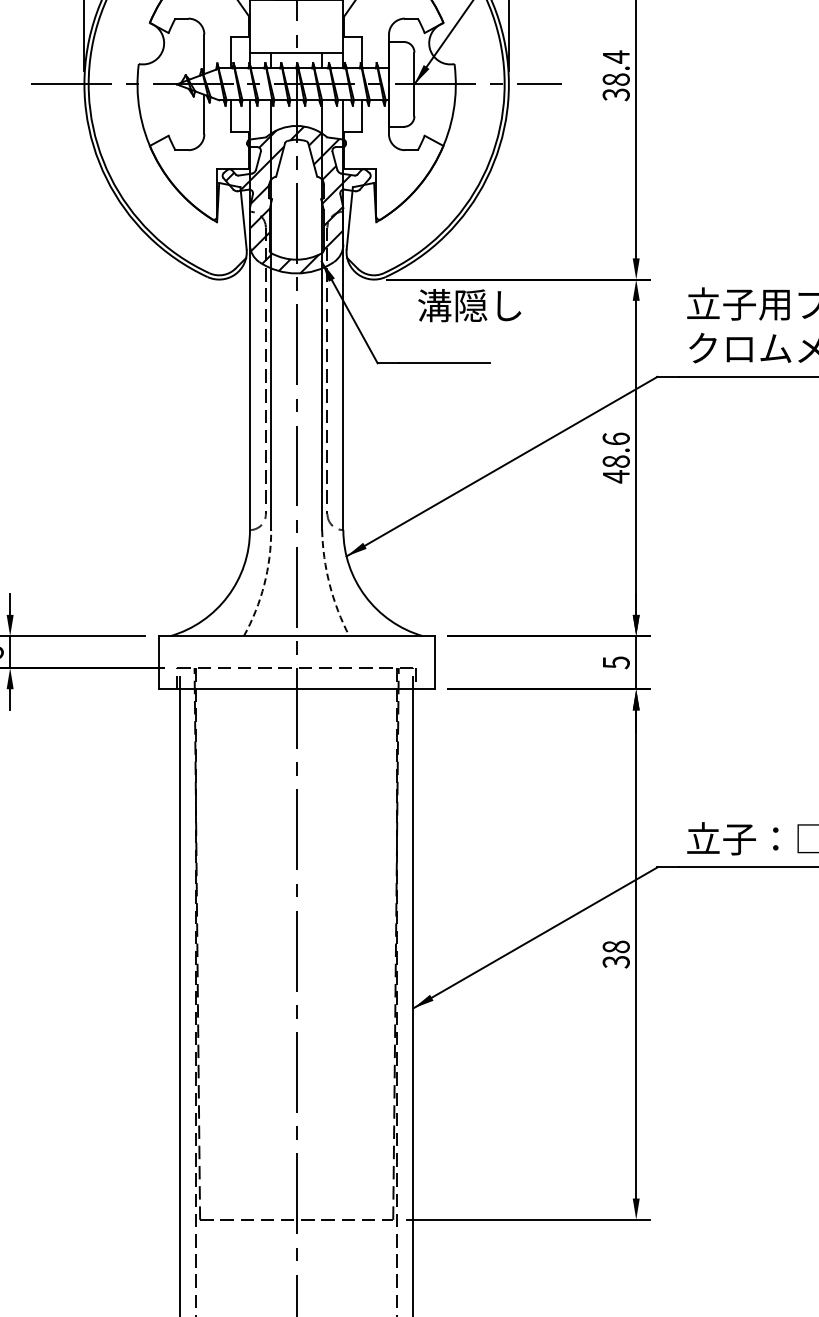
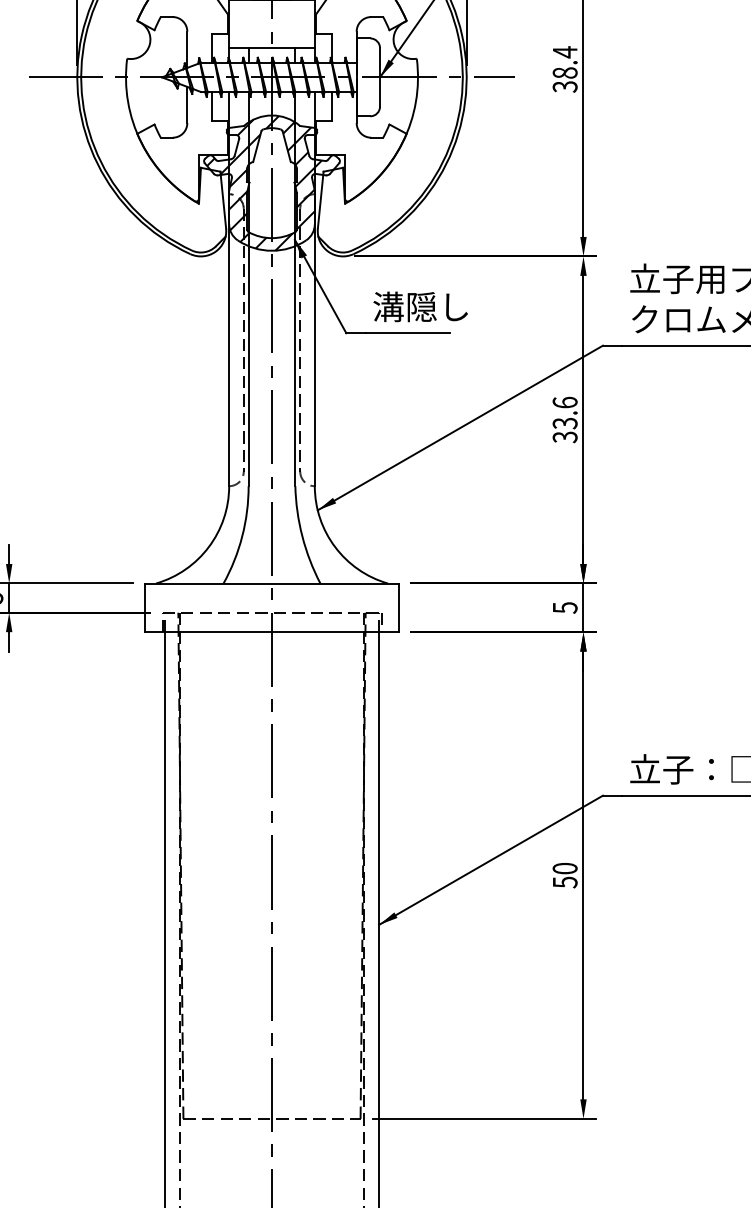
text: (469, 305) -> (420, 306), moved
text: (615, 469) -> (564, 430), 48.6 -> 33.6
arc: (264, 584) -> (242, 536), dashed -> solid
arc: (329, 584) -> (302, 536), dashed -> solid
text: (615, 953) -> (564, 874), 38 -> 50

